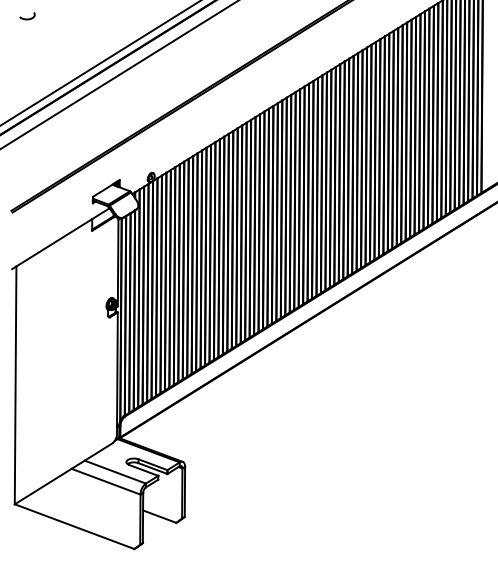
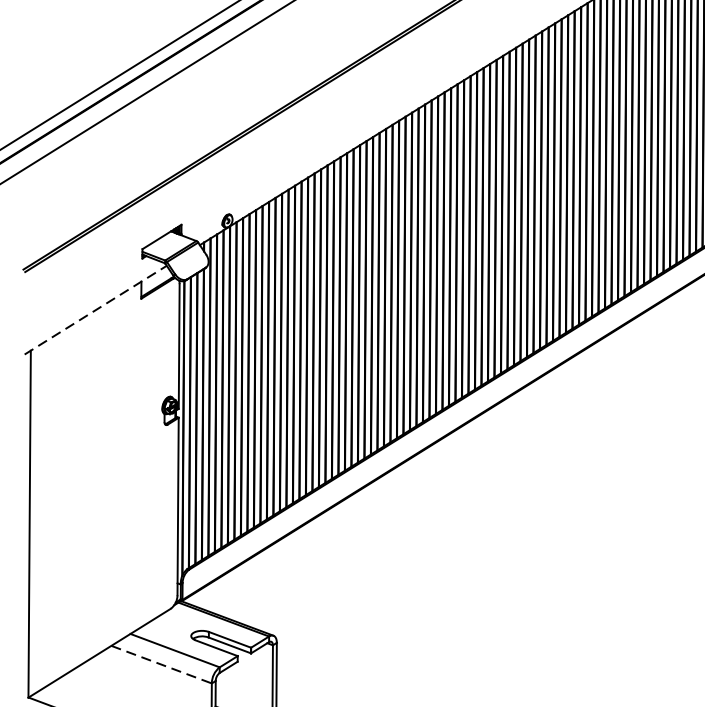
line: (61, 238) -> (96, 309), solid -> dashed
line: (106, 481) -> (162, 664), solid -> dashed

